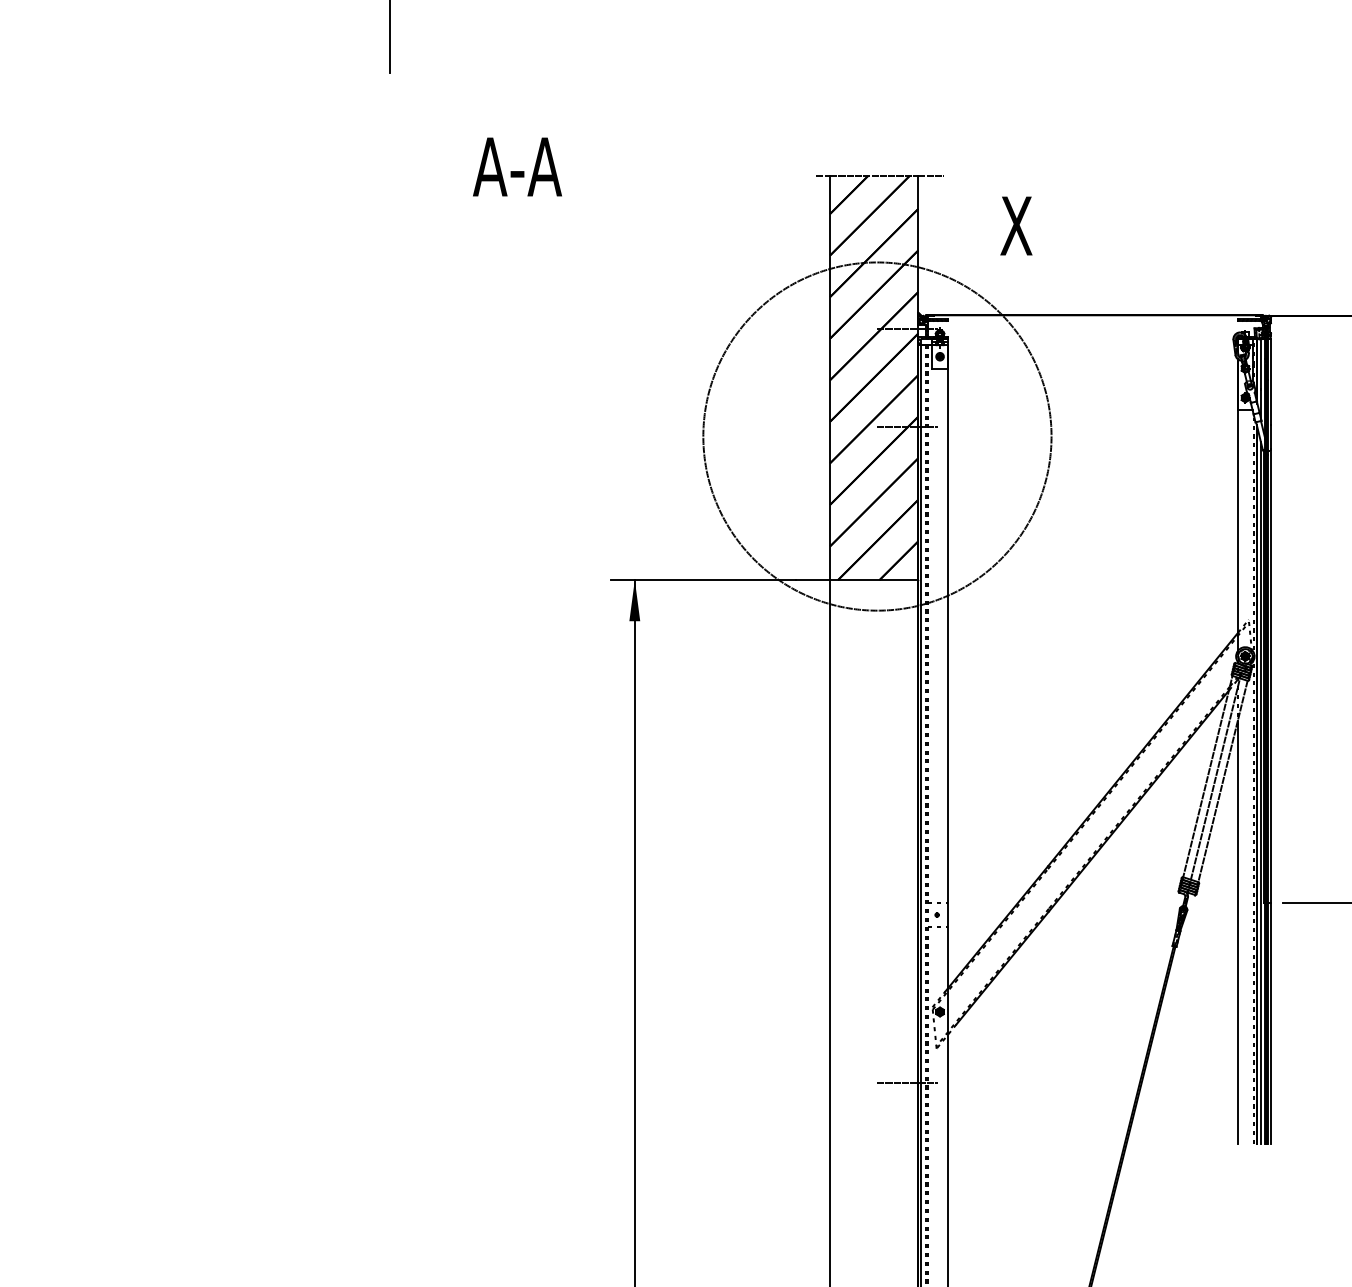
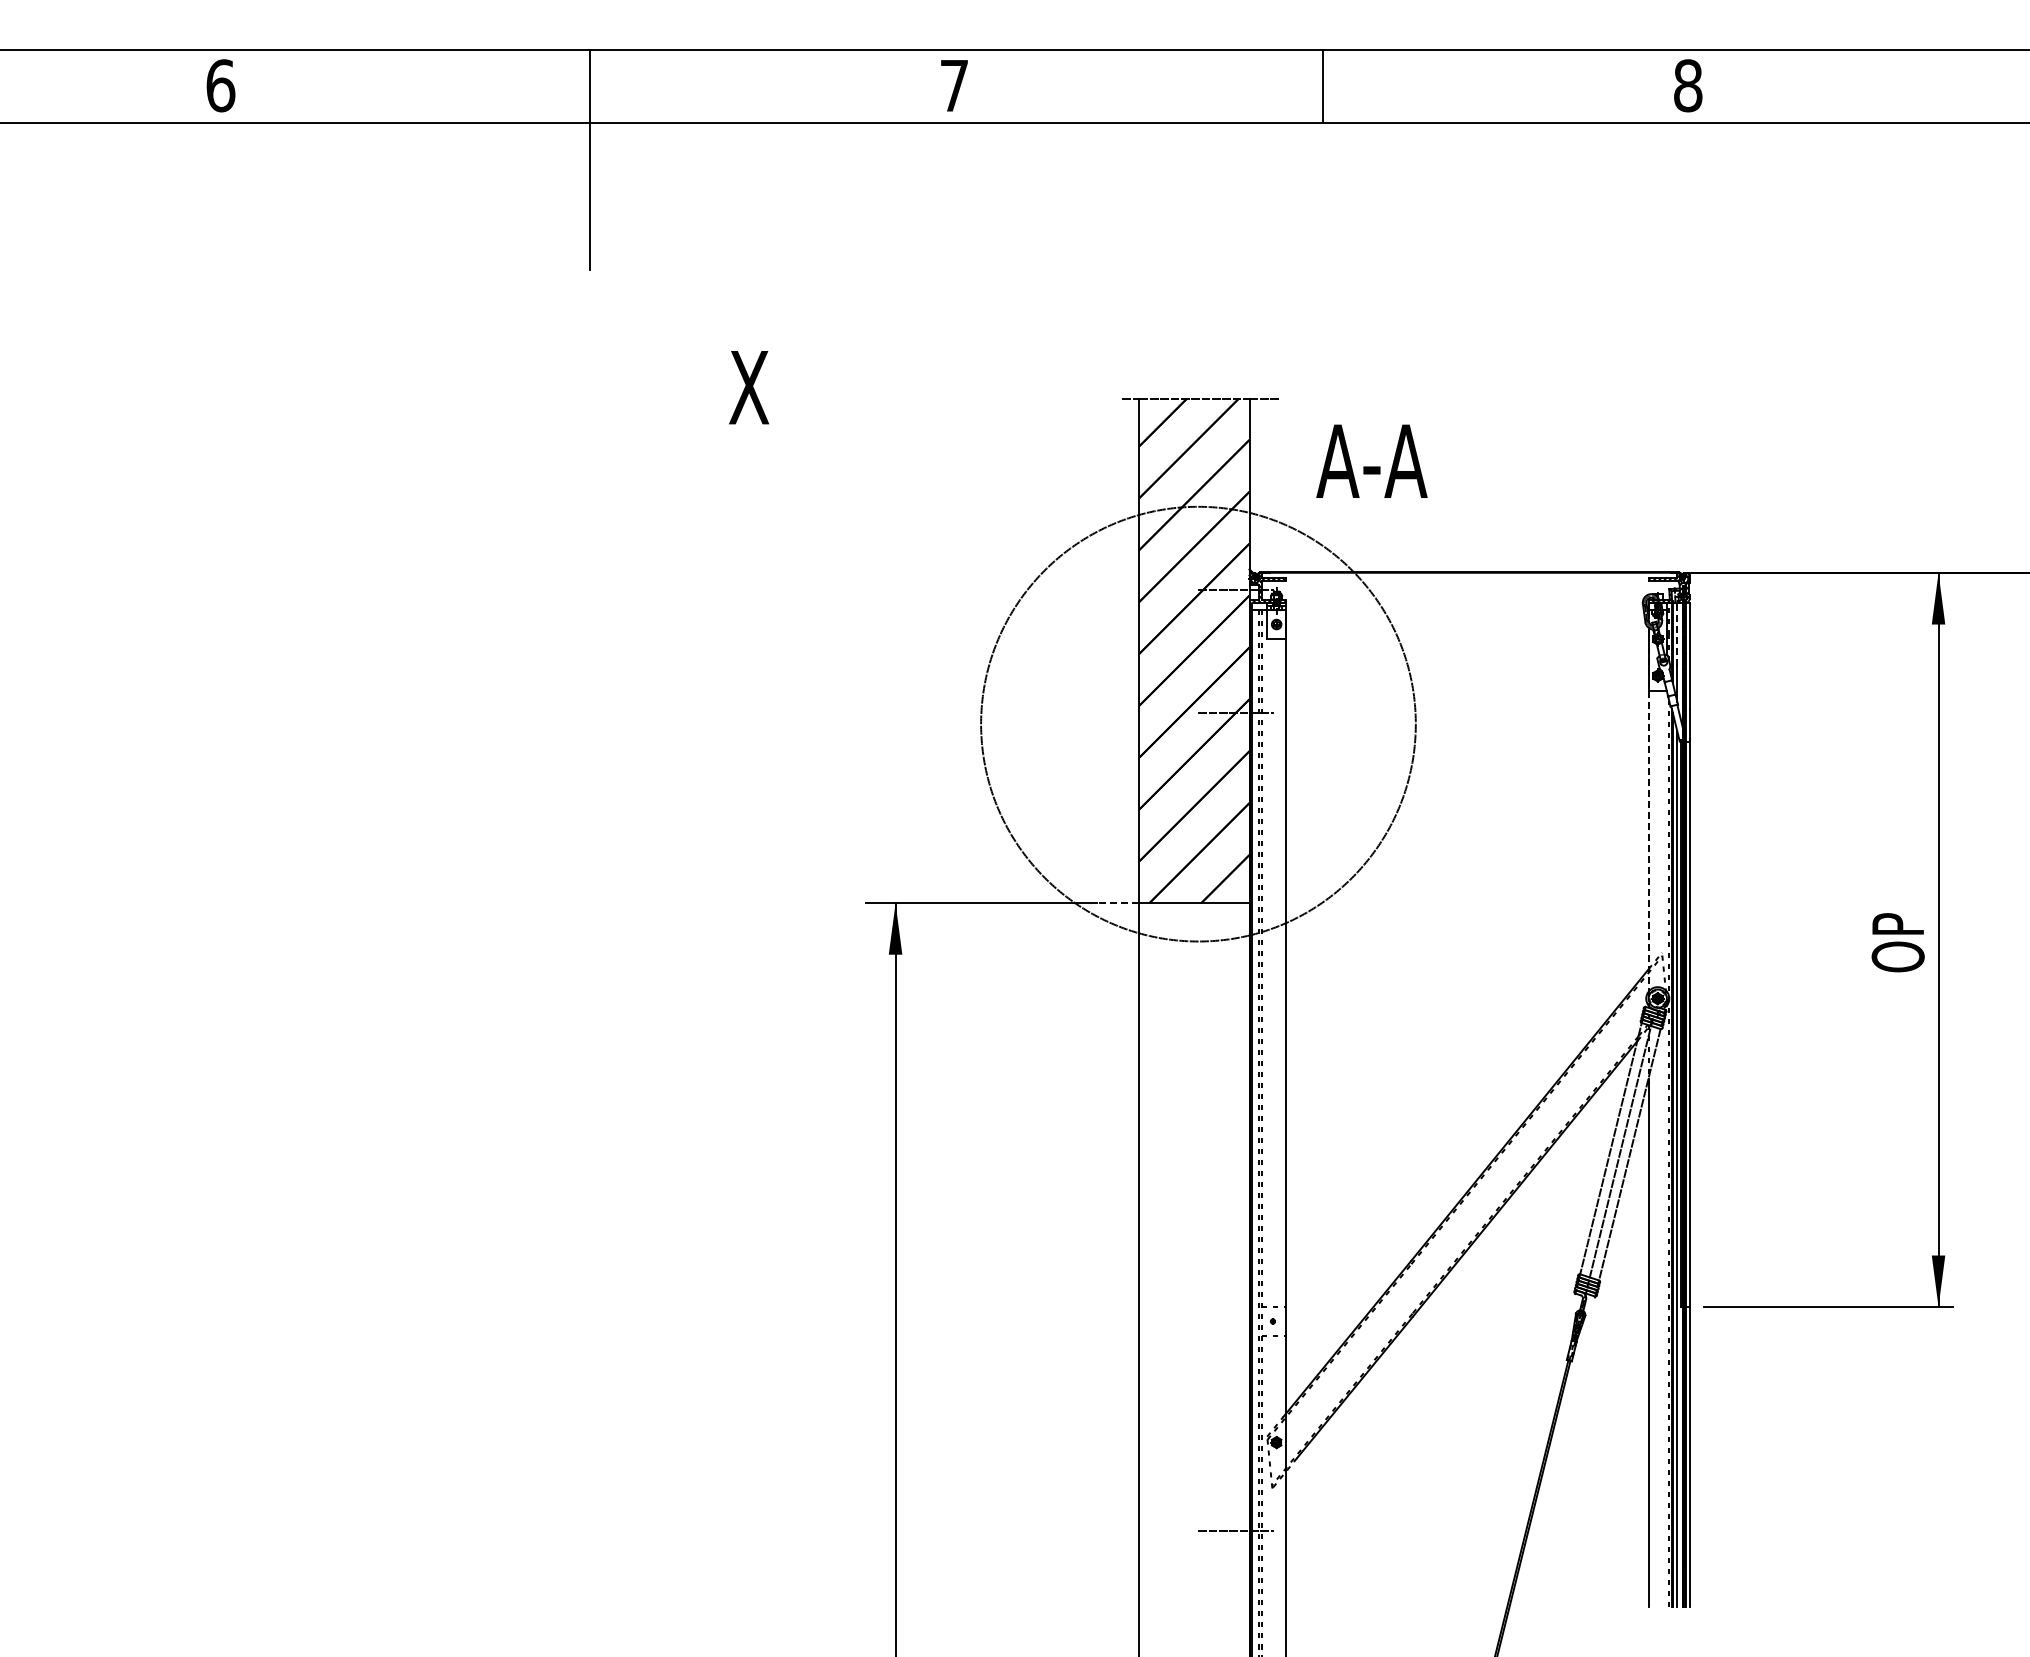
text: (517, 166) -> (748, 387), A-A -> X
text: (1016, 225) -> (1371, 460), X -> A-A
line: (1261, 364) -> (1677, 634), solid -> dashed
line: (1237, 512) -> (1648, 819), solid -> dashed
line: (812, 580) -> (1117, 903), solid -> dashed

